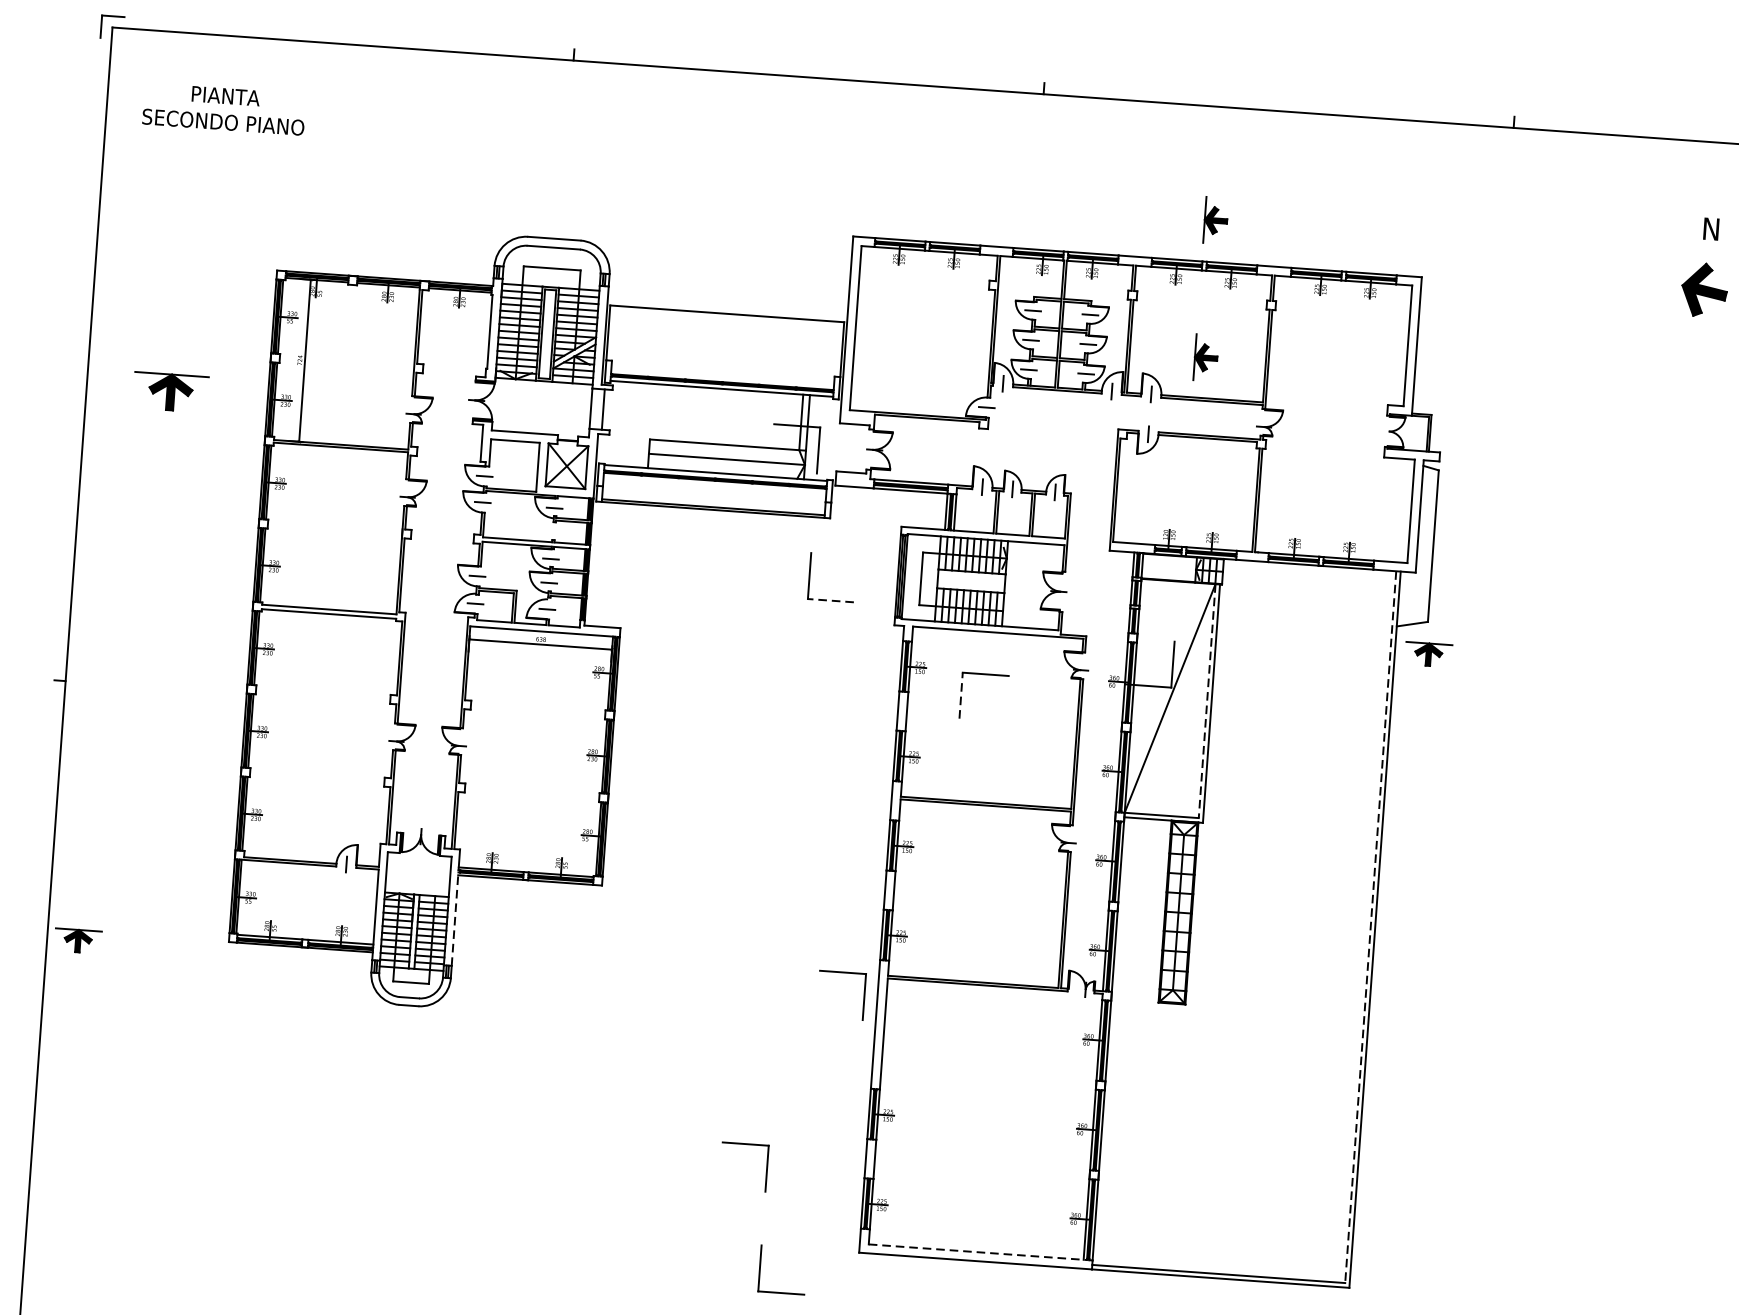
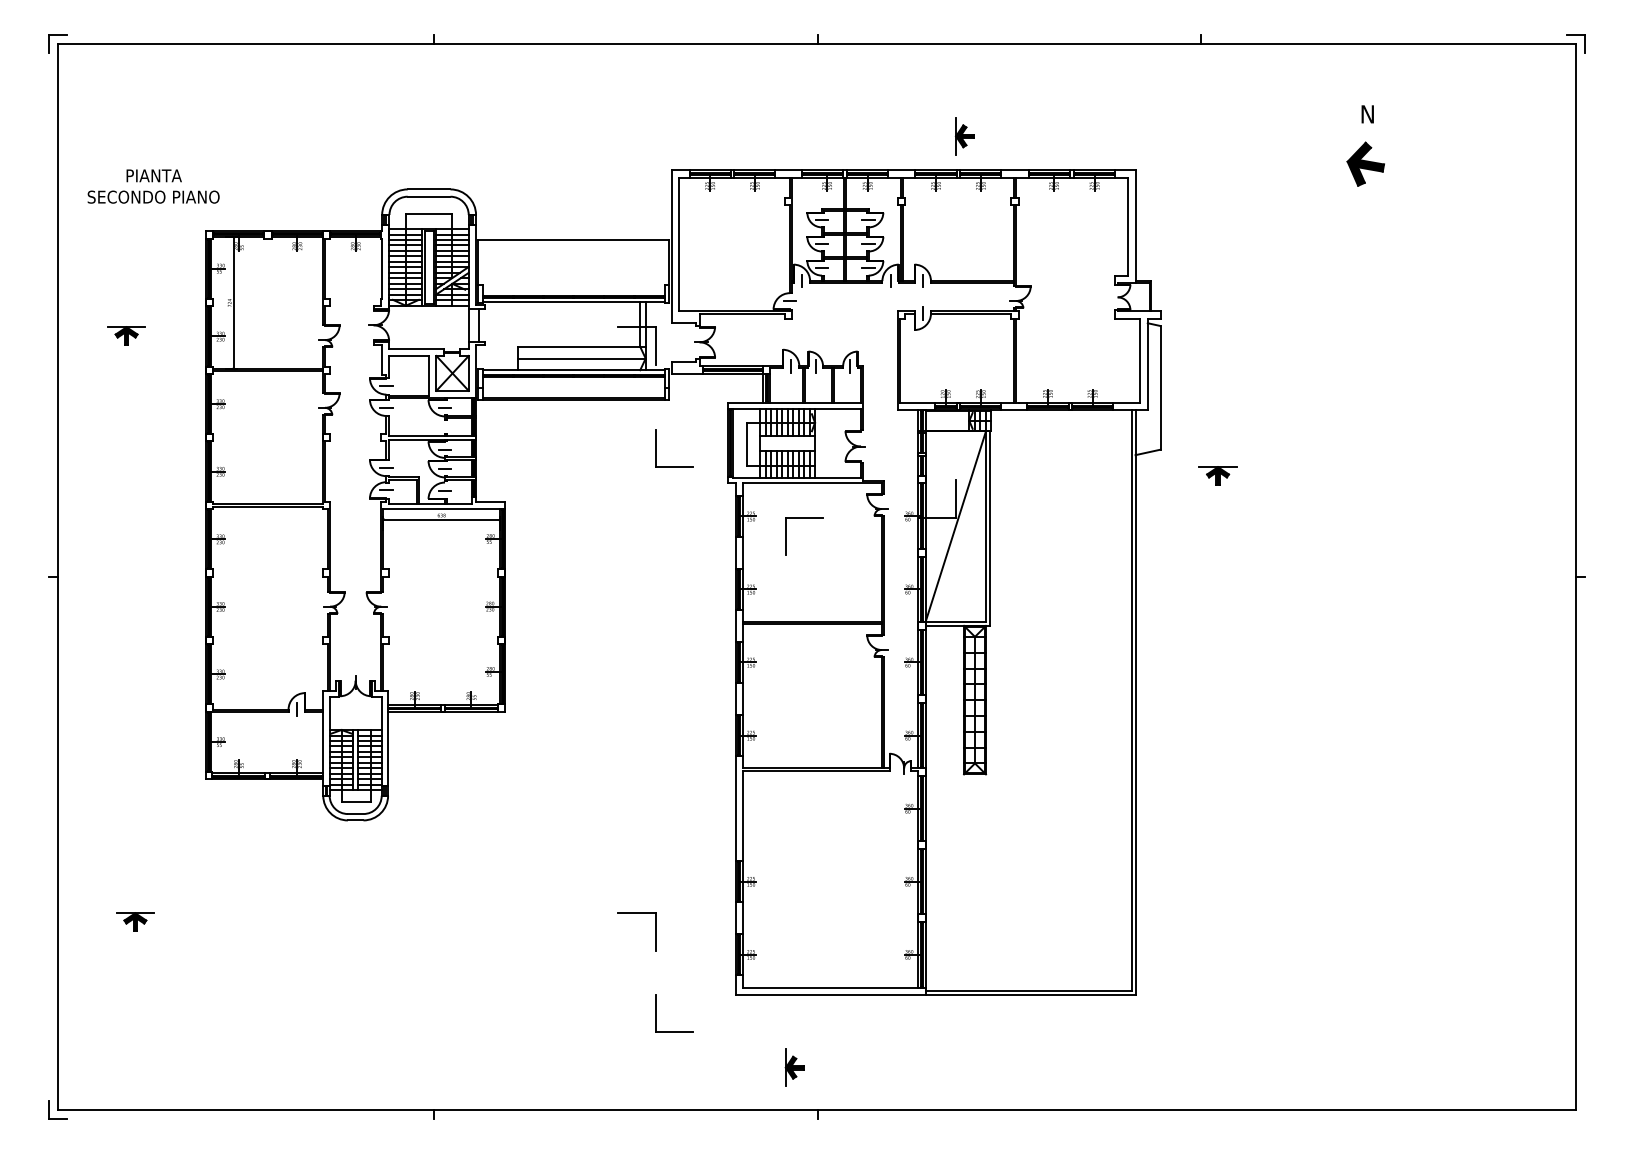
text: (224, 109) -> (153, 186), moved
part: (1205, 358) -> (964, 248), removed
part: (170, 391) -> (126, 335), size x0.62
line: (830, 601) -> (674, 467), dashed -> solid
part: (1428, 653) -> (1217, 475), moved
line: (960, 695) -> (785, 536), dashed -> solid
line: (1206, 701) -> (985, 527), dashed -> solid
line: (455, 919) -> (388, 747), dashed -> solid
line: (1370, 927) -> (1131, 701), dashed -> solid
part: (78, 940) -> (135, 921), moved
part: (842, 972) -> (705, 768), removed
line: (978, 1252) -> (832, 987), dashed -> solid

